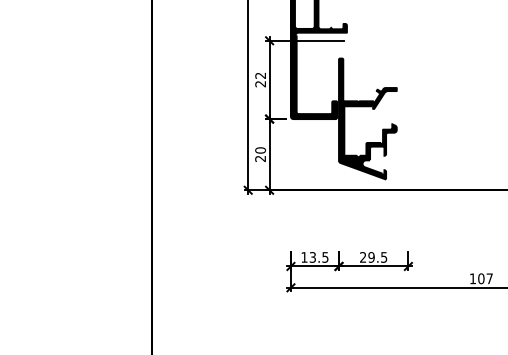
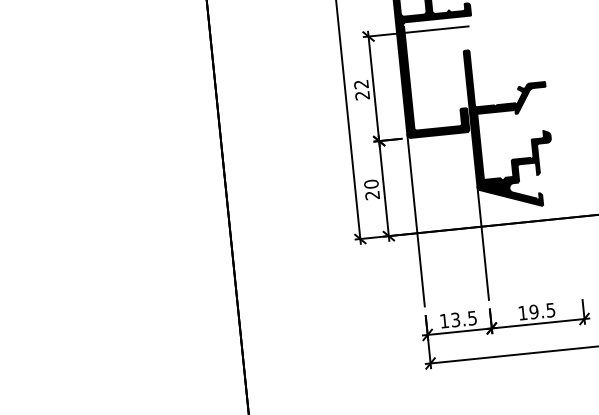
line: (290, 180) -> (415, 220), added
line: (339, 202) -> (483, 242), added
text: (362, 257) -> (521, 313), 29.5 -> 19.5

